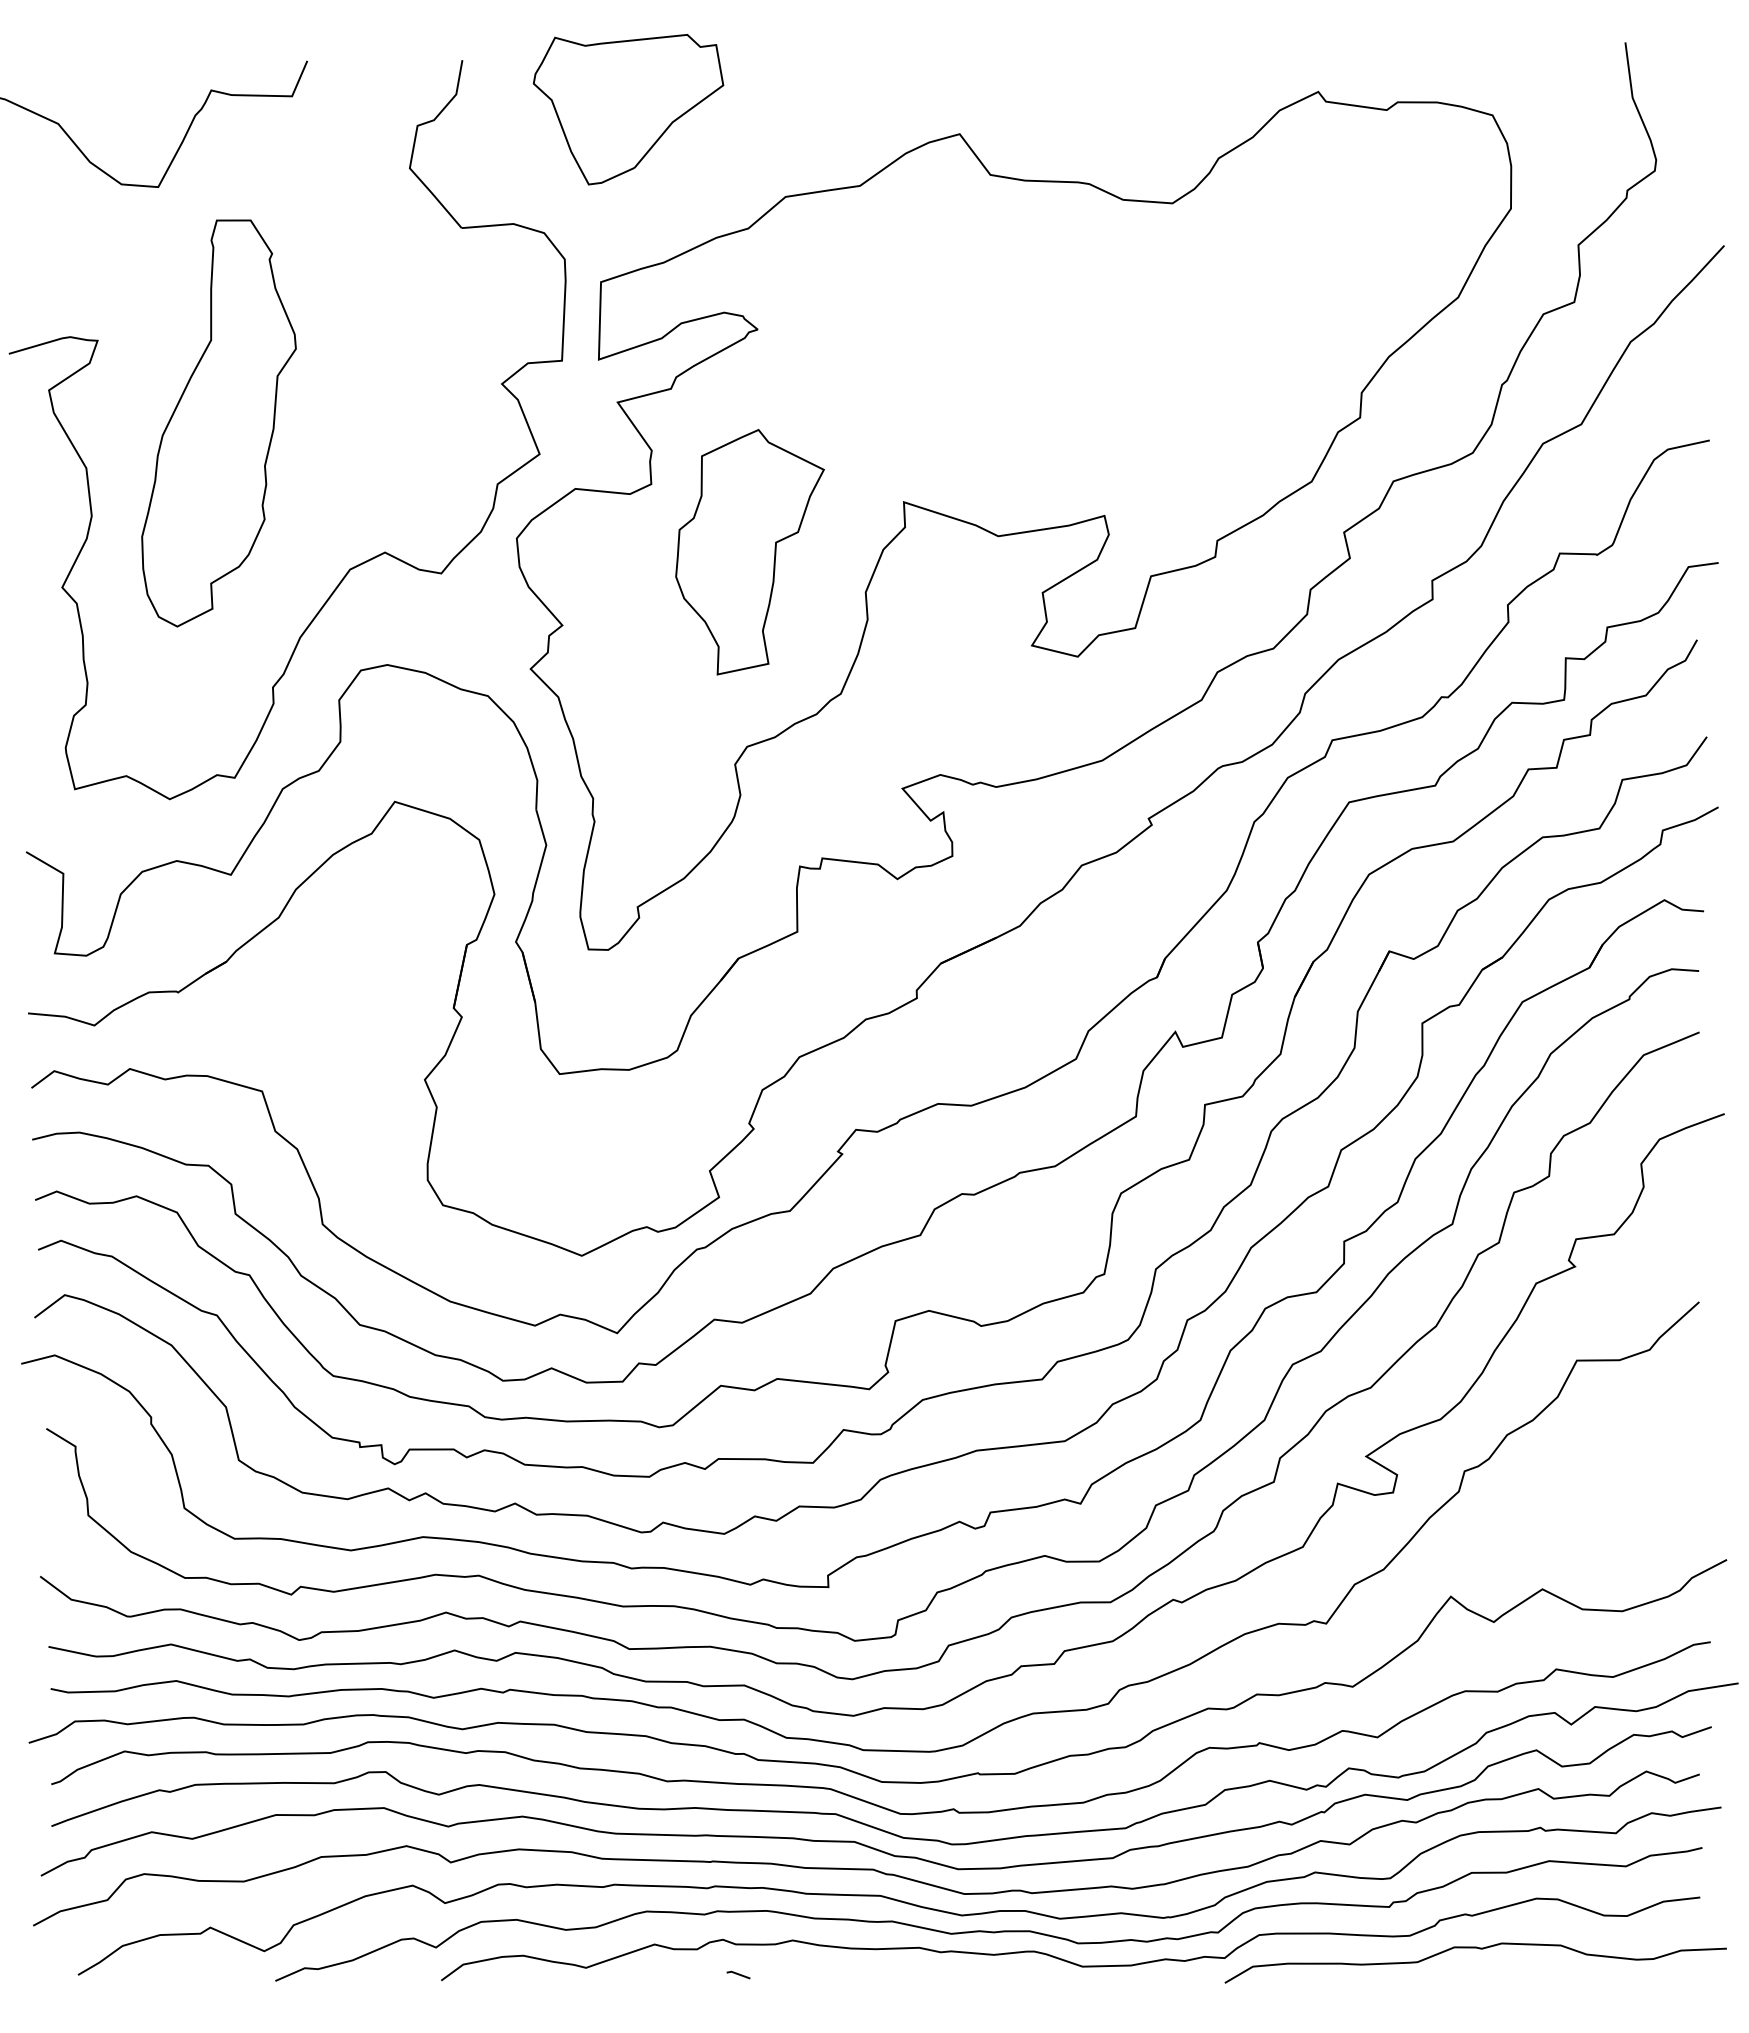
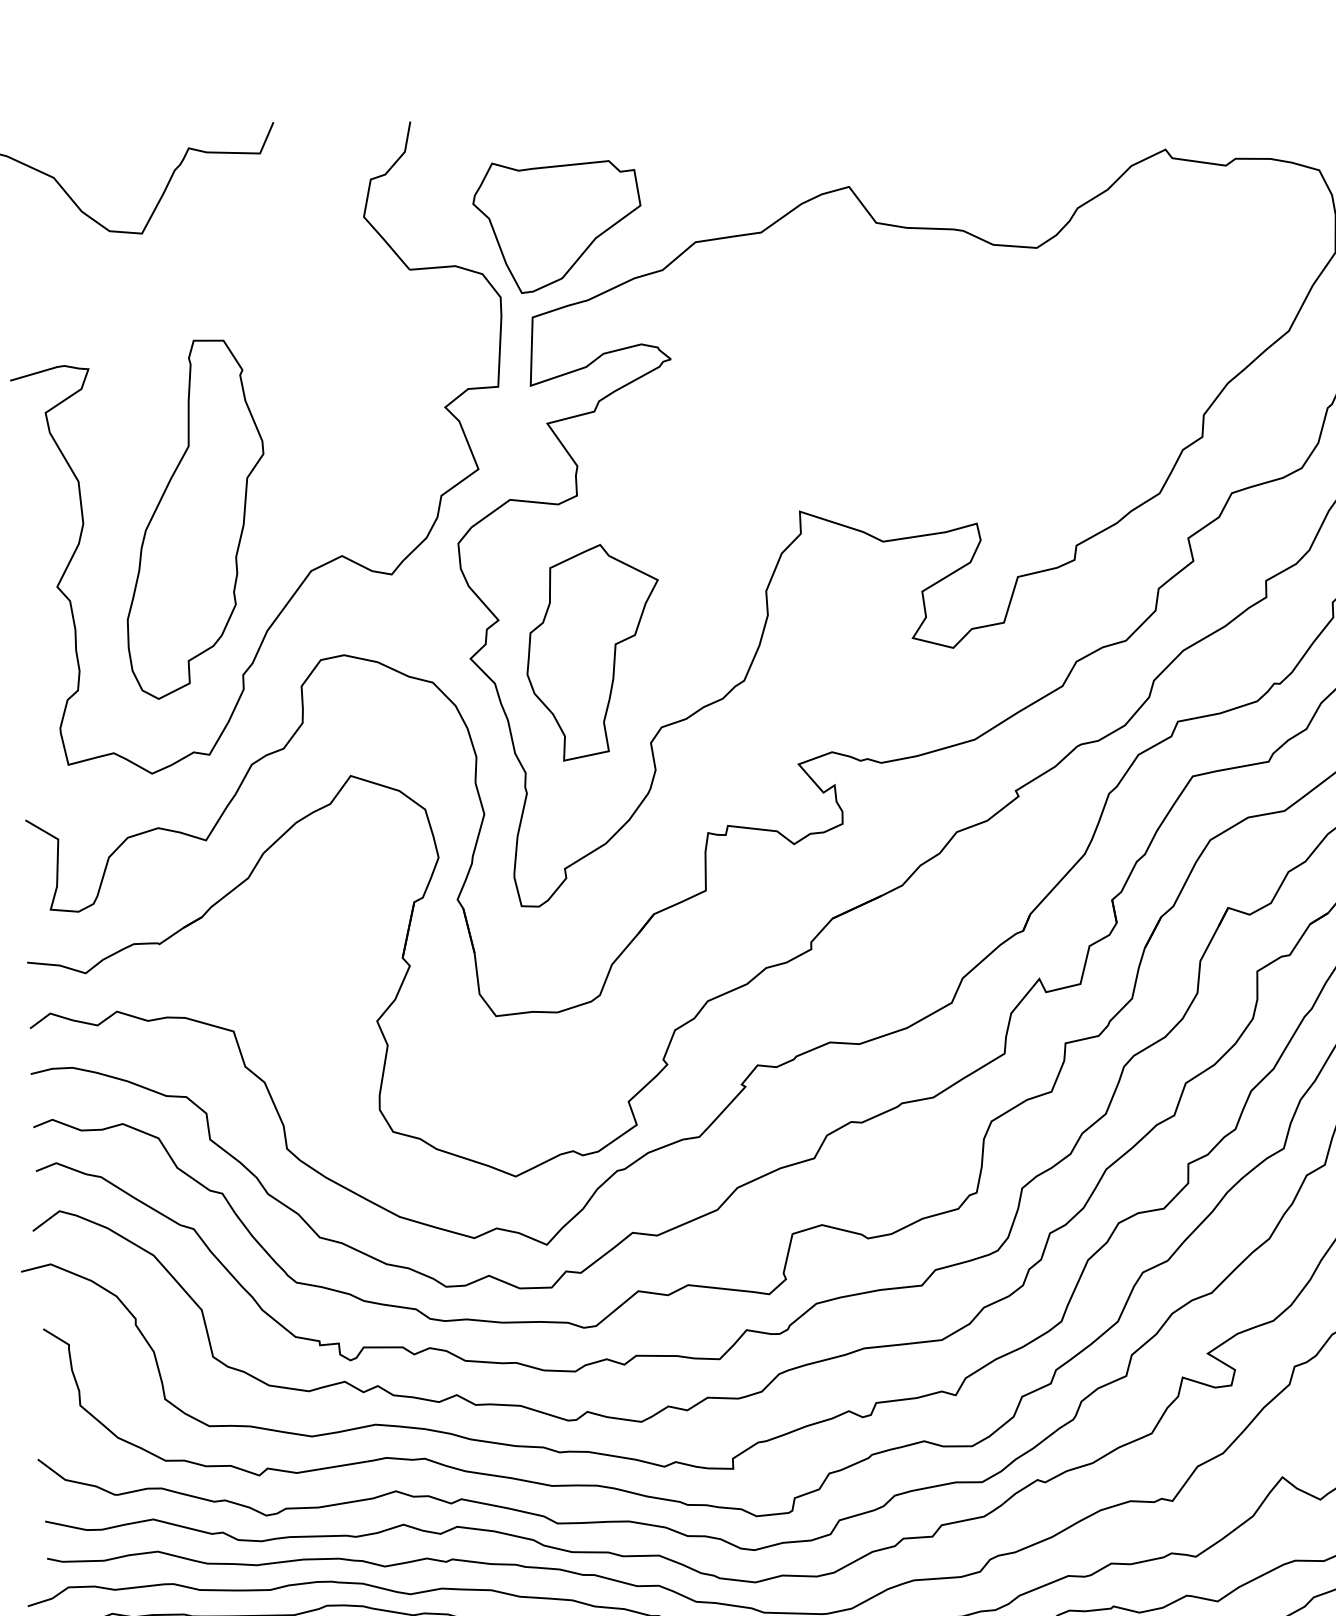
part: (628, 109) -> (556, 226), moved
part: (218, 423) -> (195, 519), moved
part: (749, 552) -> (592, 653), moved

